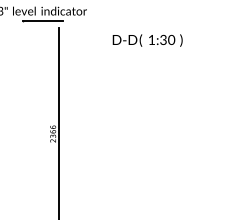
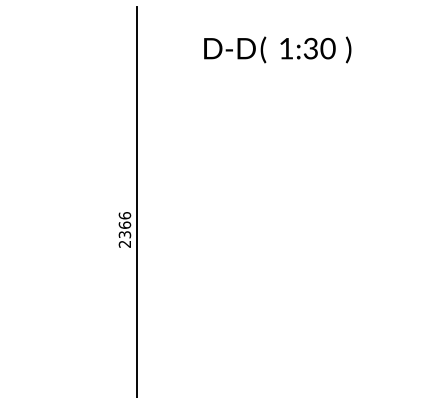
text: (147, 40) -> (277, 49), moved

